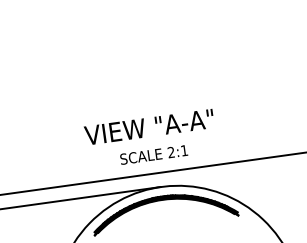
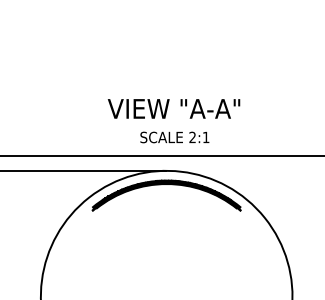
text: (150, 139) -> (173, 121), moved

